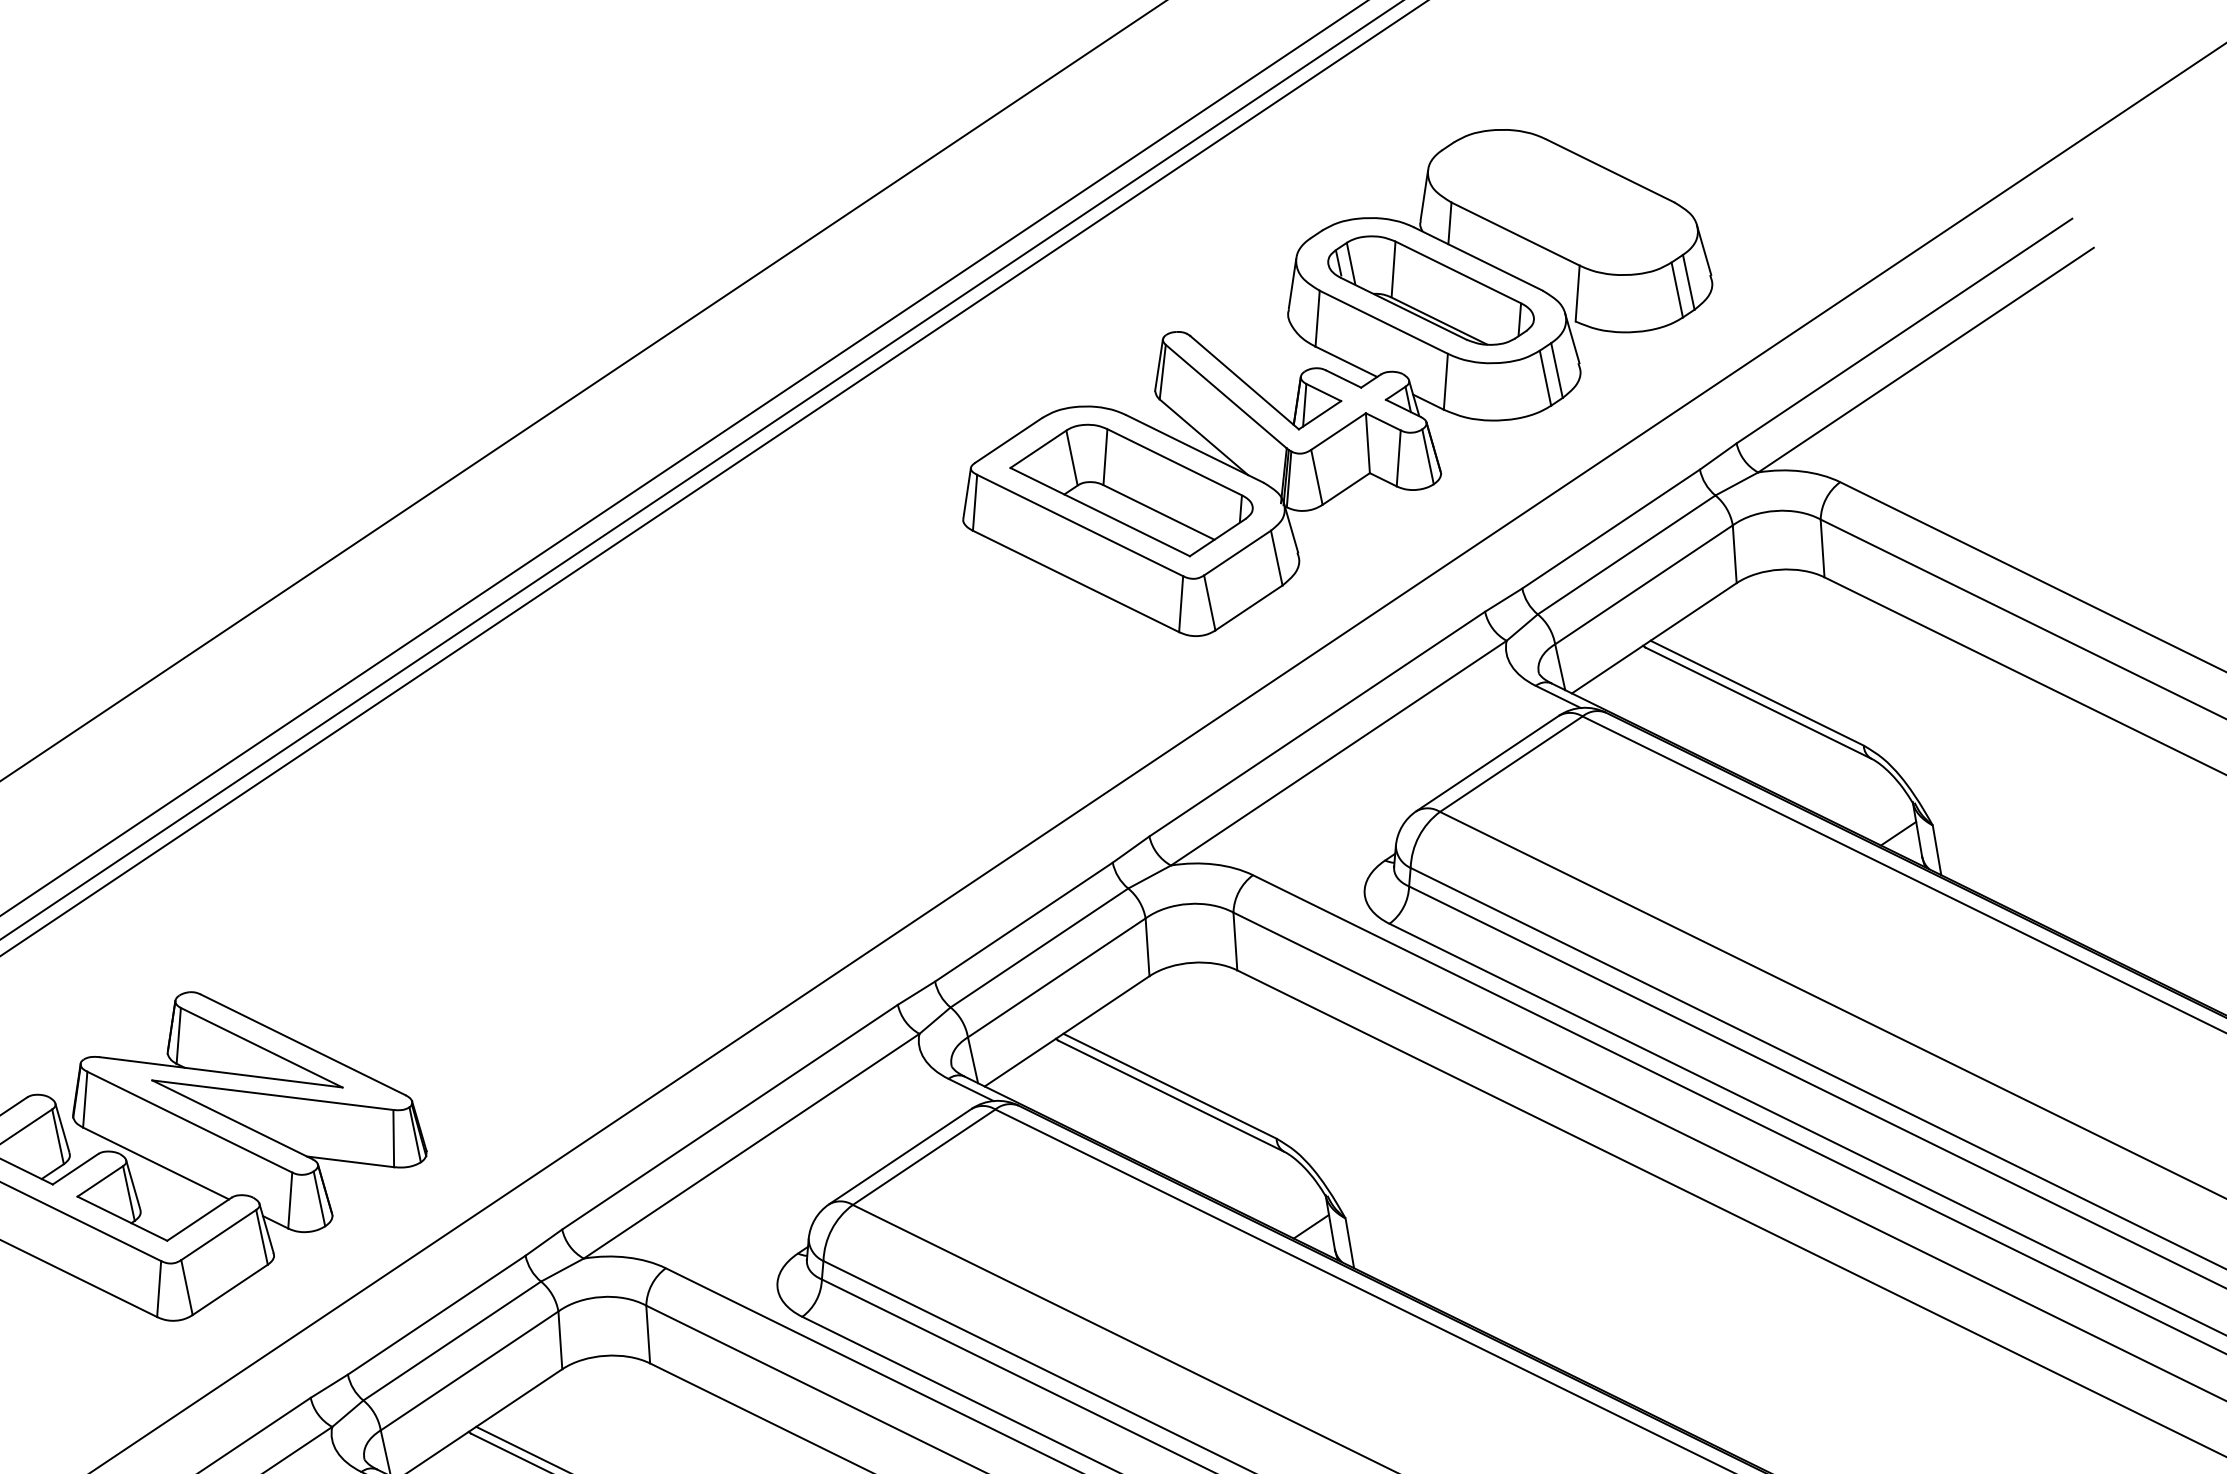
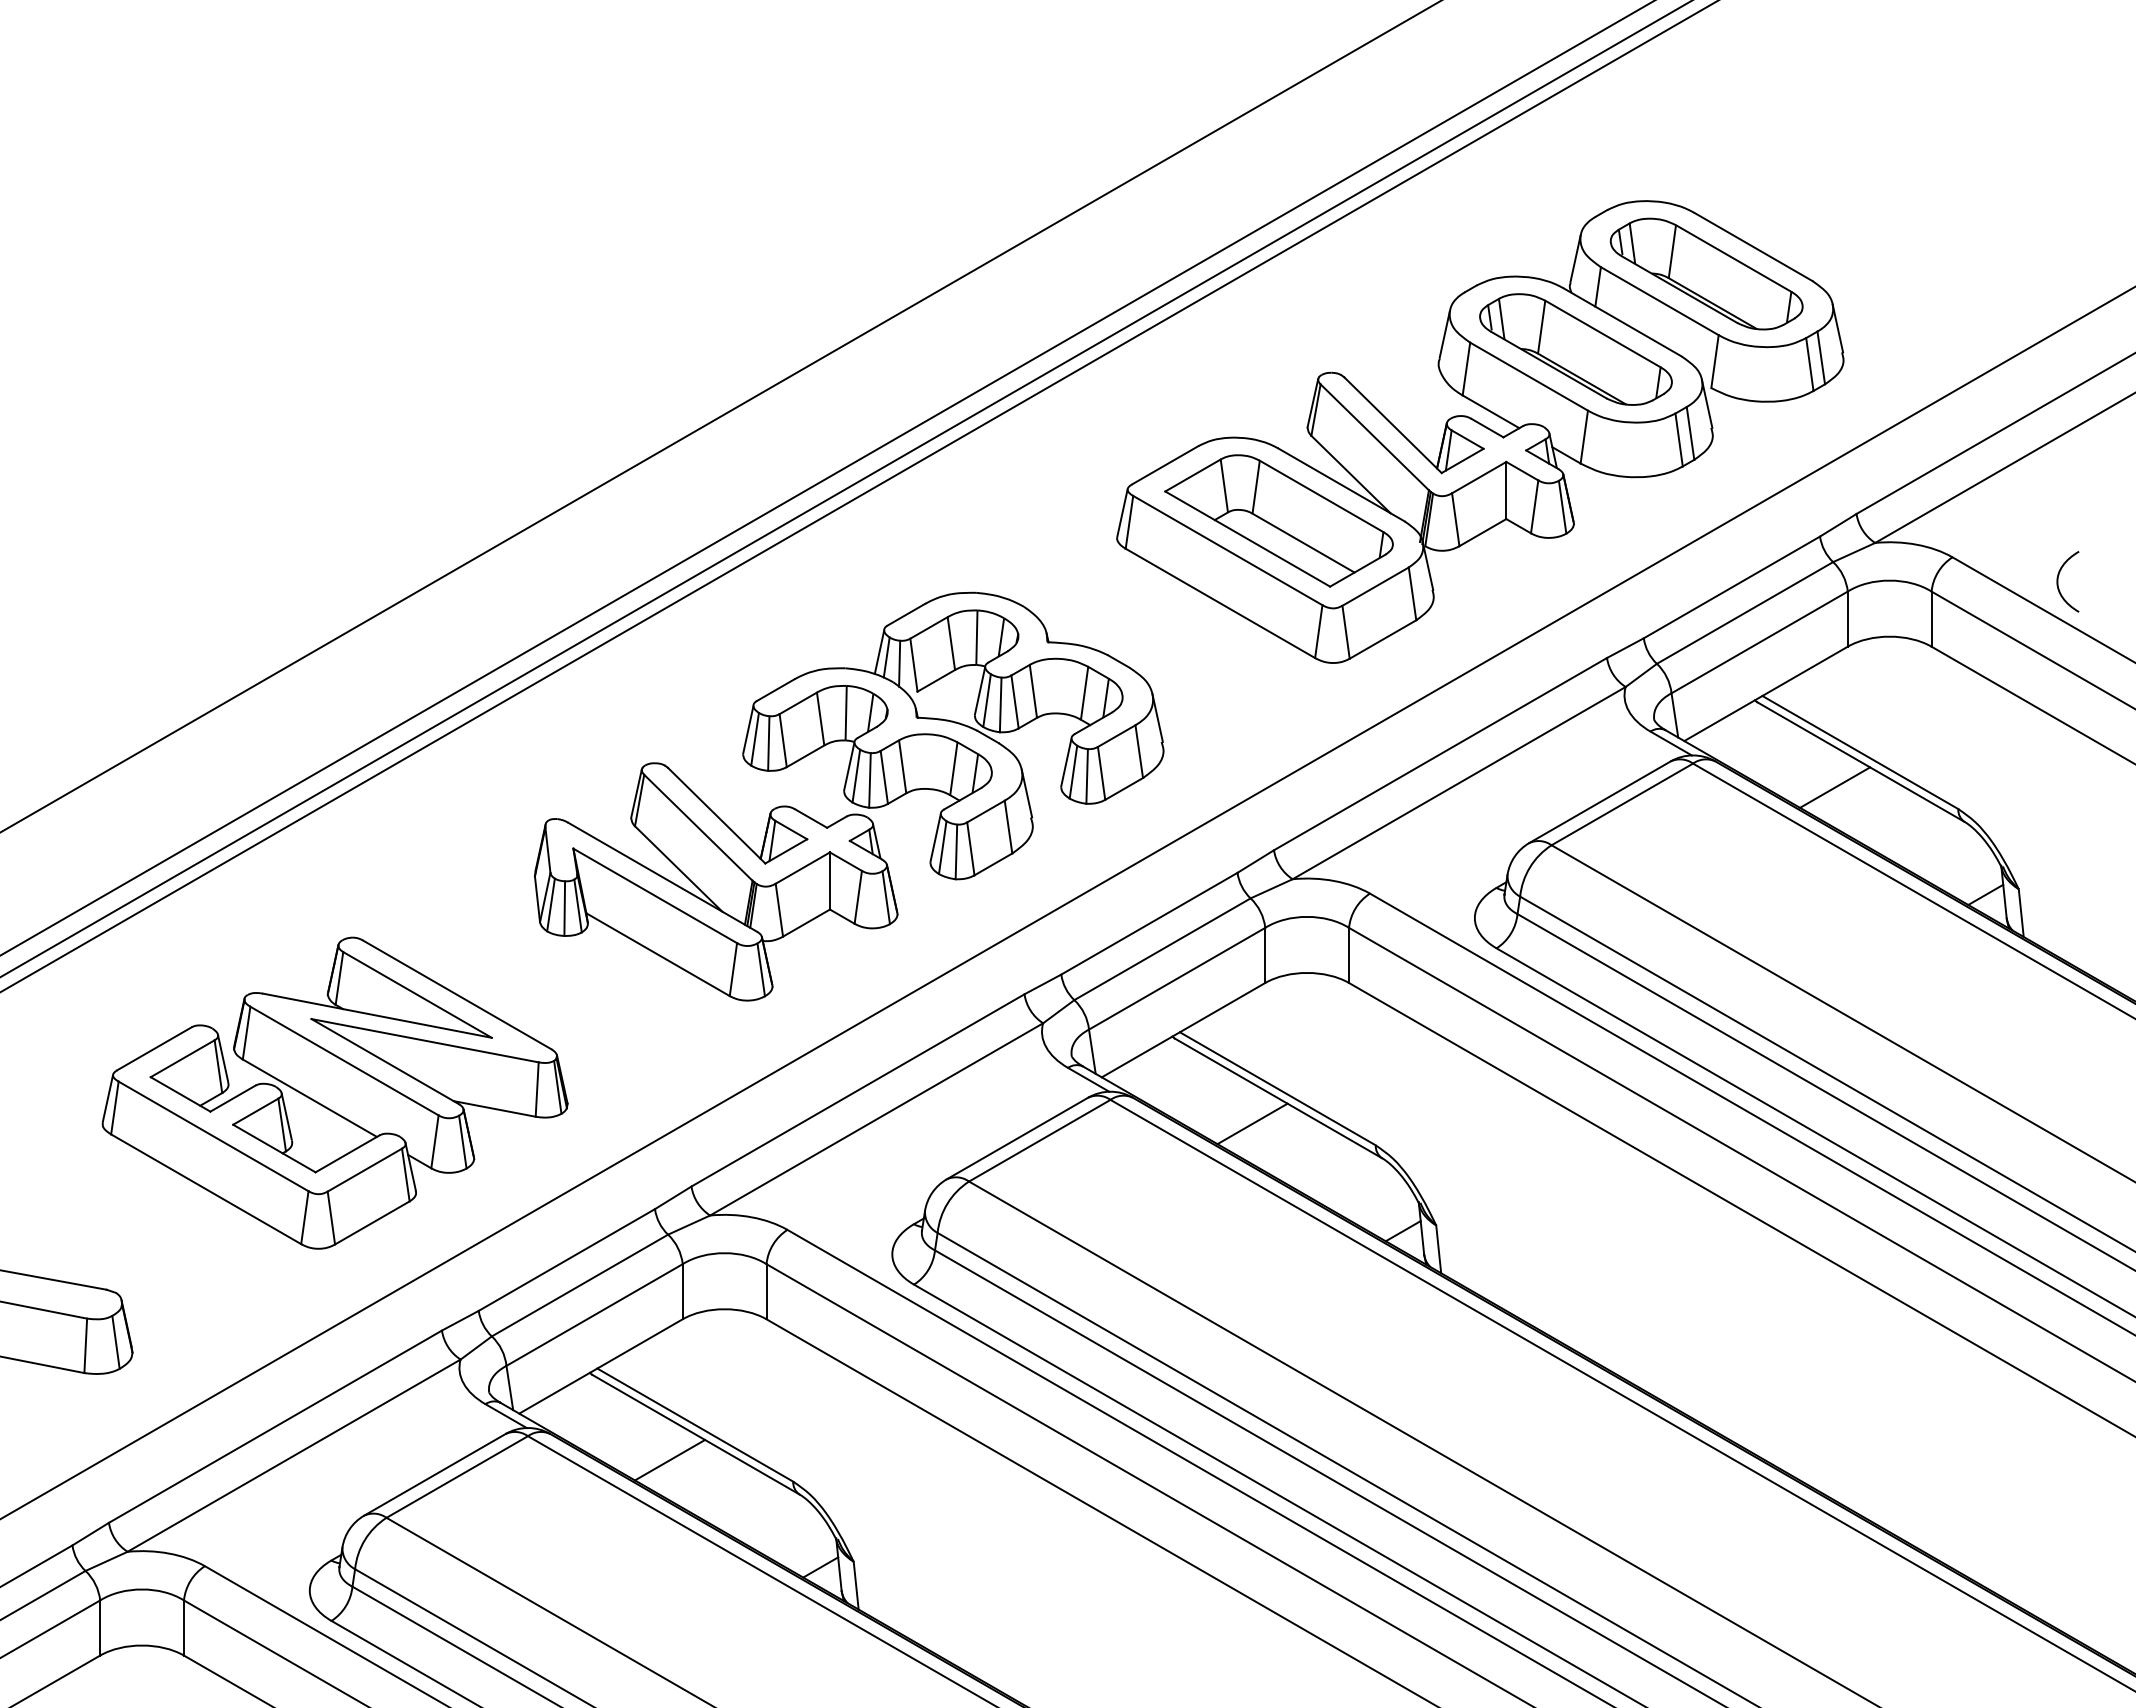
part: (1562, 201) -> (1706, 273), added
curve: (1953, 500) -> (2058, 581), added
line: (1733, 731) -> (1835, 787), added
part: (699, 809) -> (848, 796), added
line: (1145, 1124) -> (1252, 1123), added

